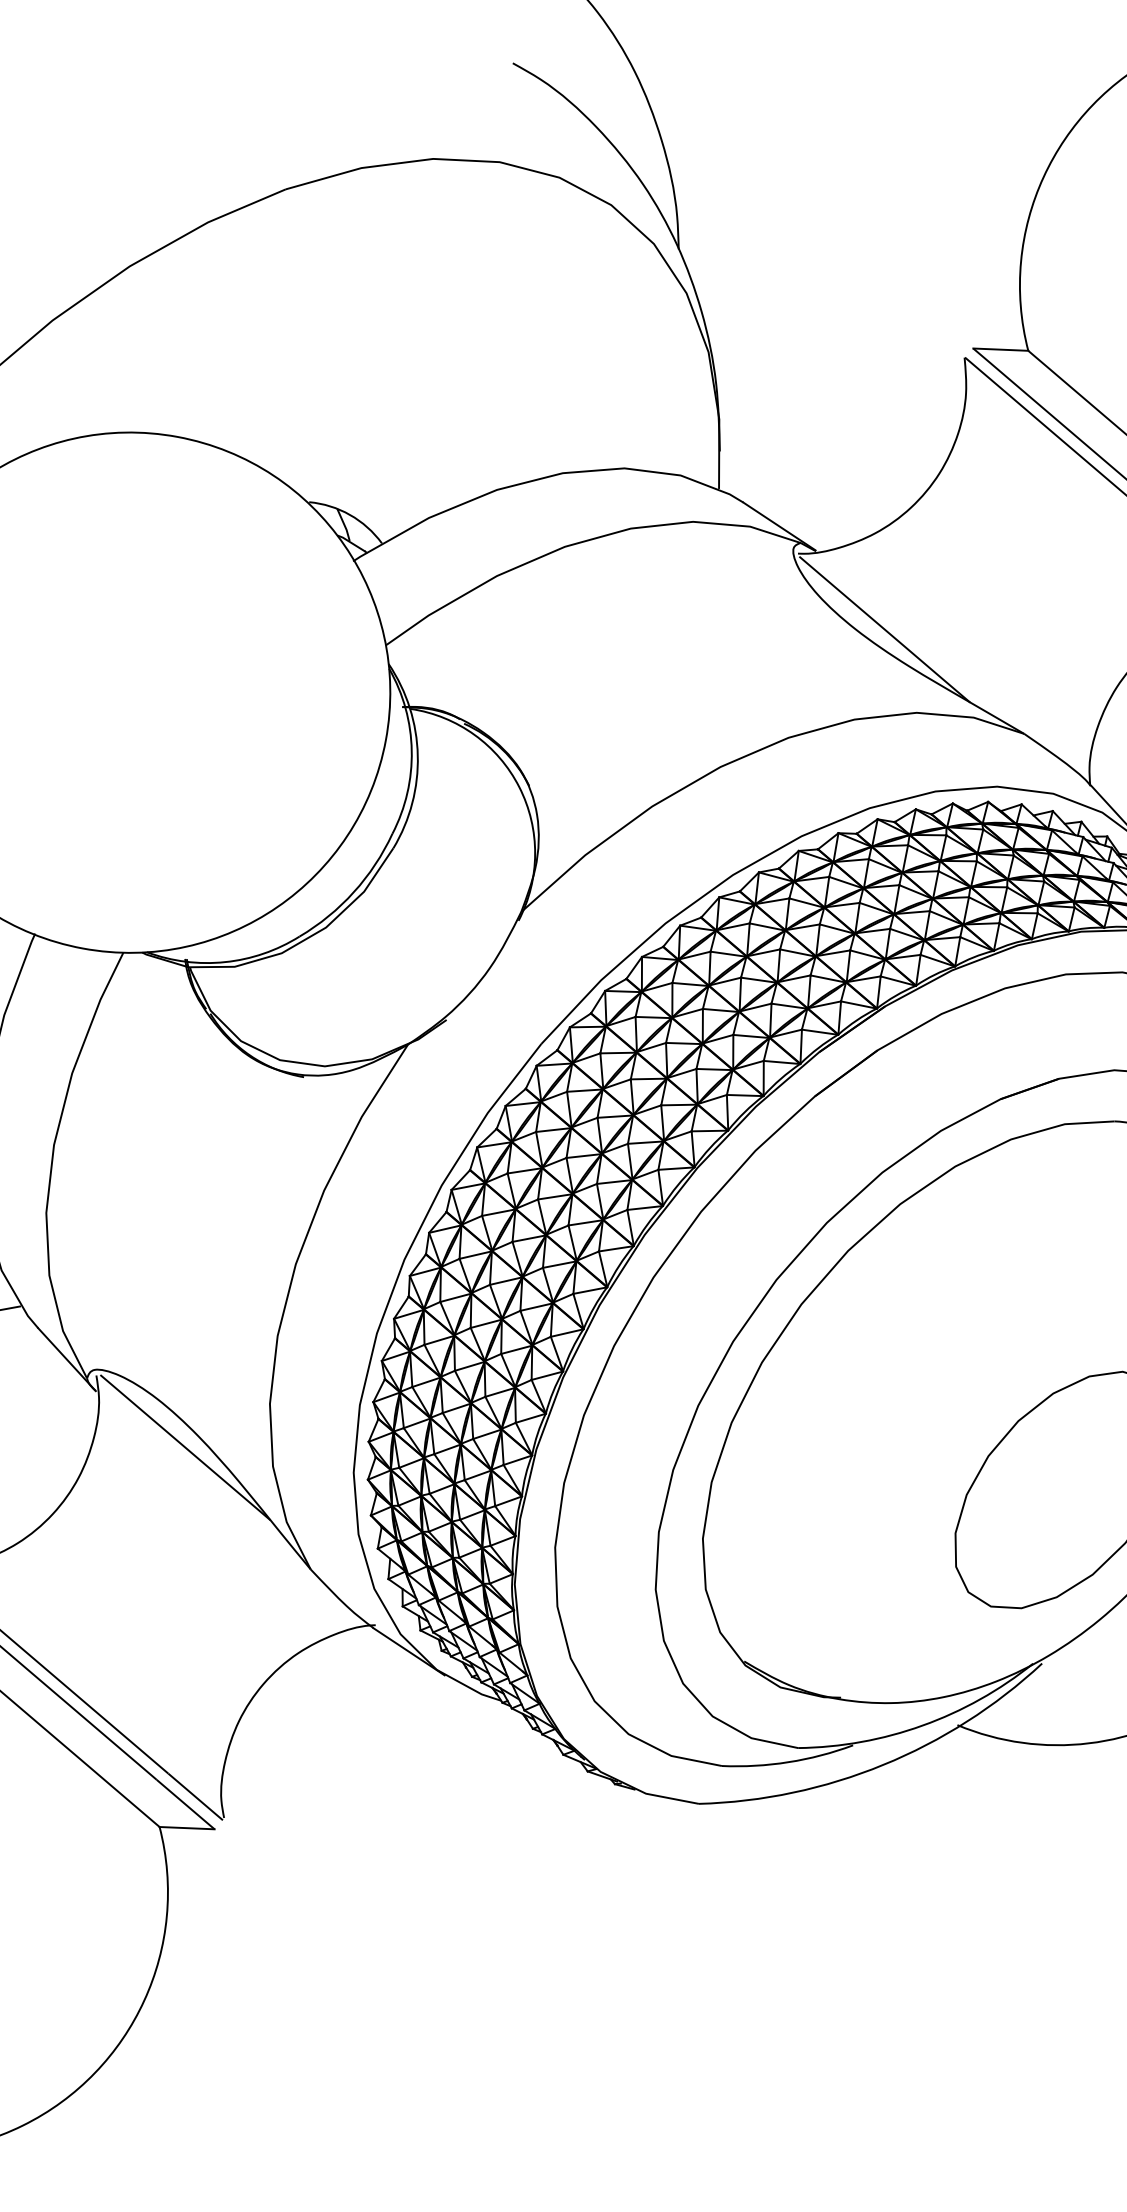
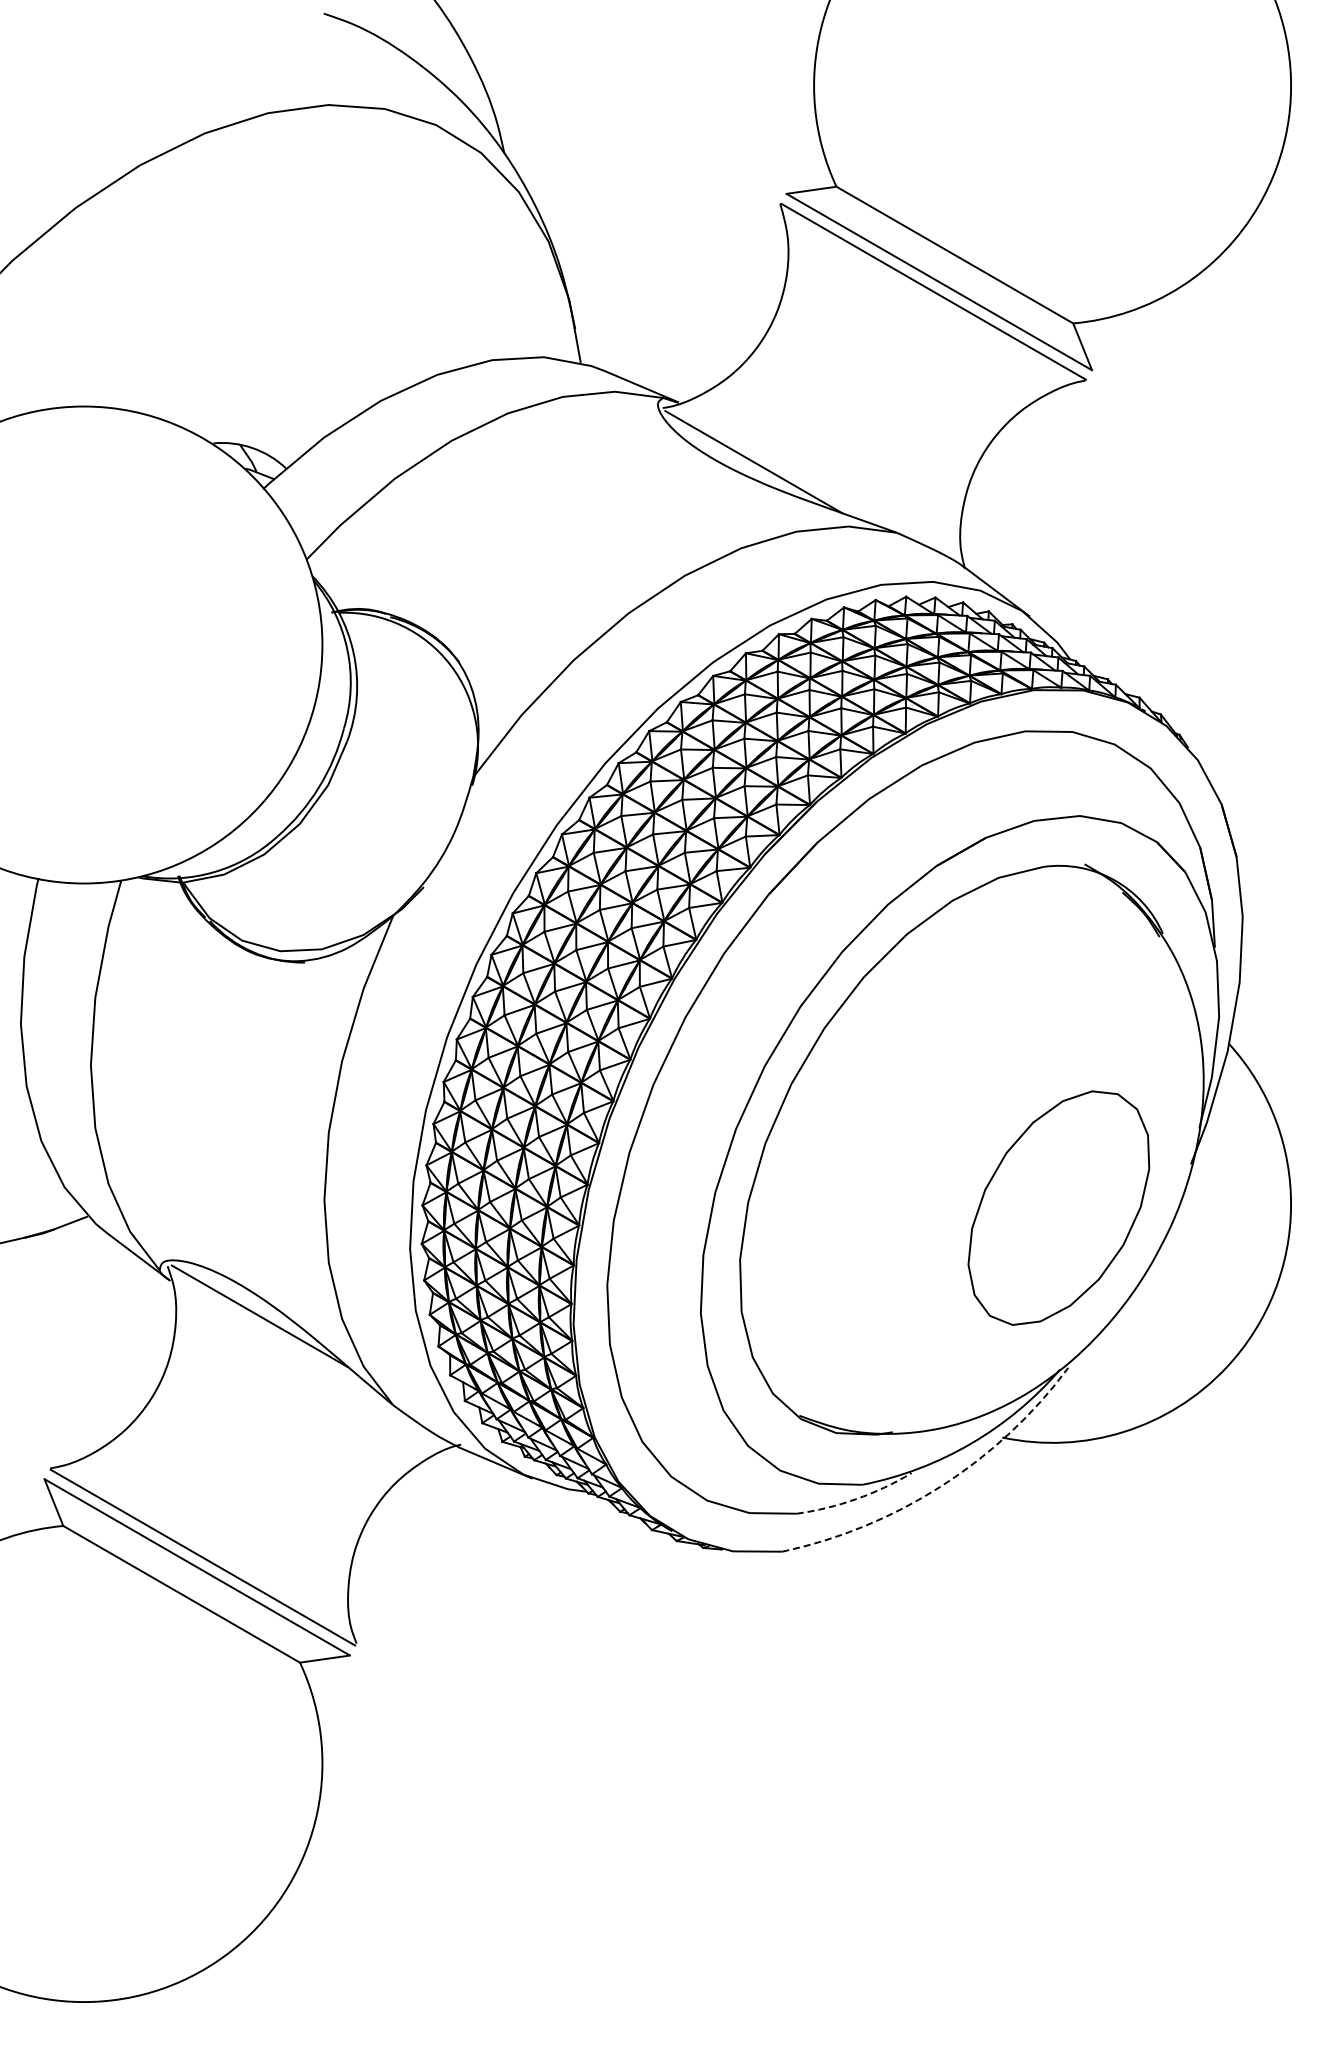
arc: (788, 1762) -> (856, 1499), solid -> dashed
arc: (883, 1764) -> (942, 1485), solid -> dashed

